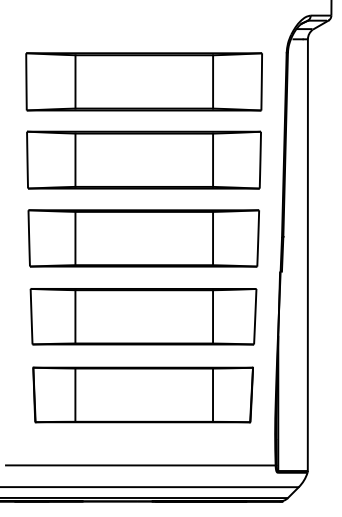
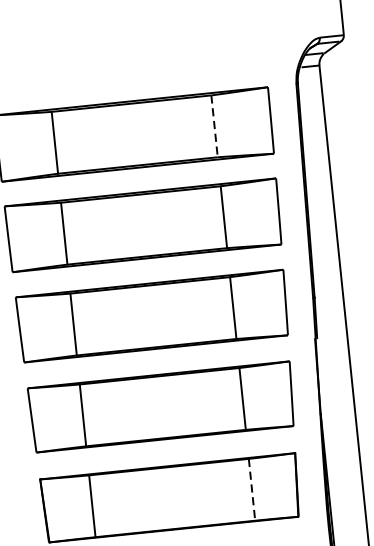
line: (213, 81) -> (214, 125), solid -> dashed
line: (213, 395) -> (252, 490), solid -> dashed

